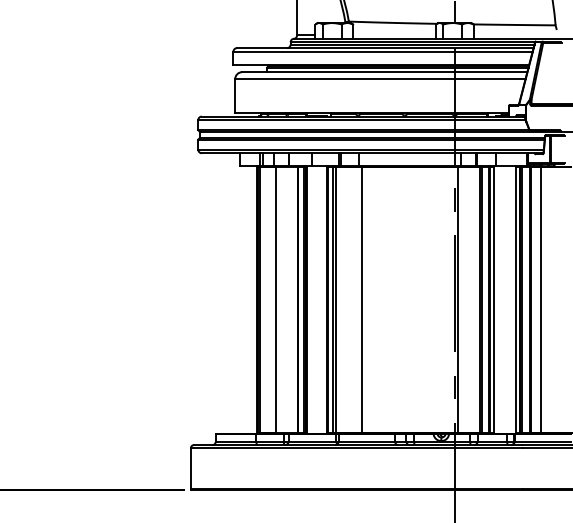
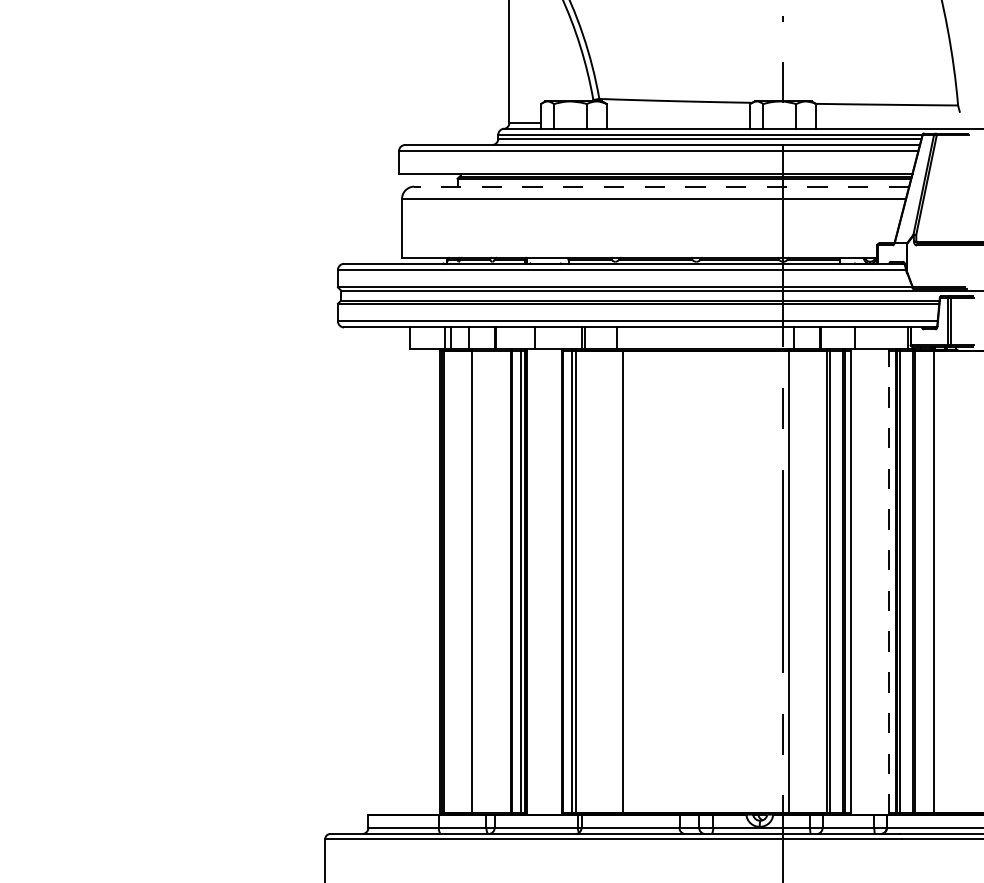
line: (384, 72) -> (661, 187), solid -> dashed
line: (515, 299) -> (888, 581), solid -> dashed

